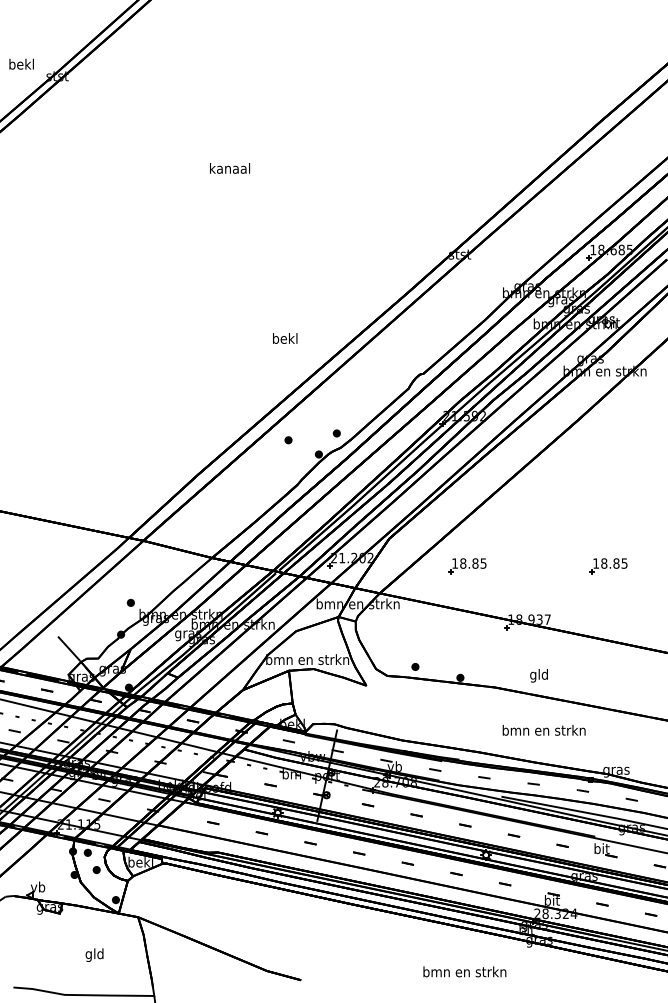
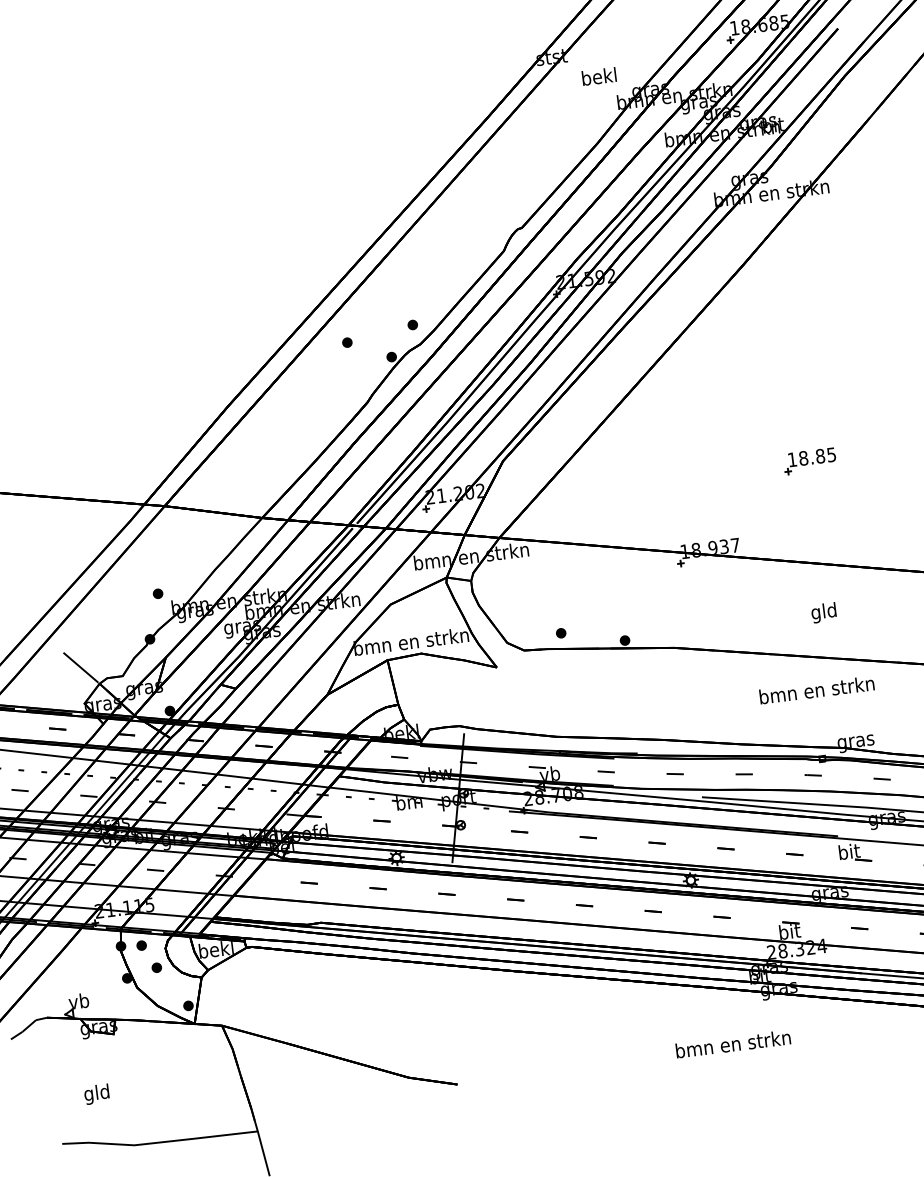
text: (285, 338) -> (599, 76), moved
part: (467, 566) -> (615, 485), removed
text: (538, 675) -> (823, 612), moved
text: (543, 730) -> (816, 690), moved
text: (94, 954) -> (96, 1093), moved
text: (464, 971) -> (732, 1043), moved

